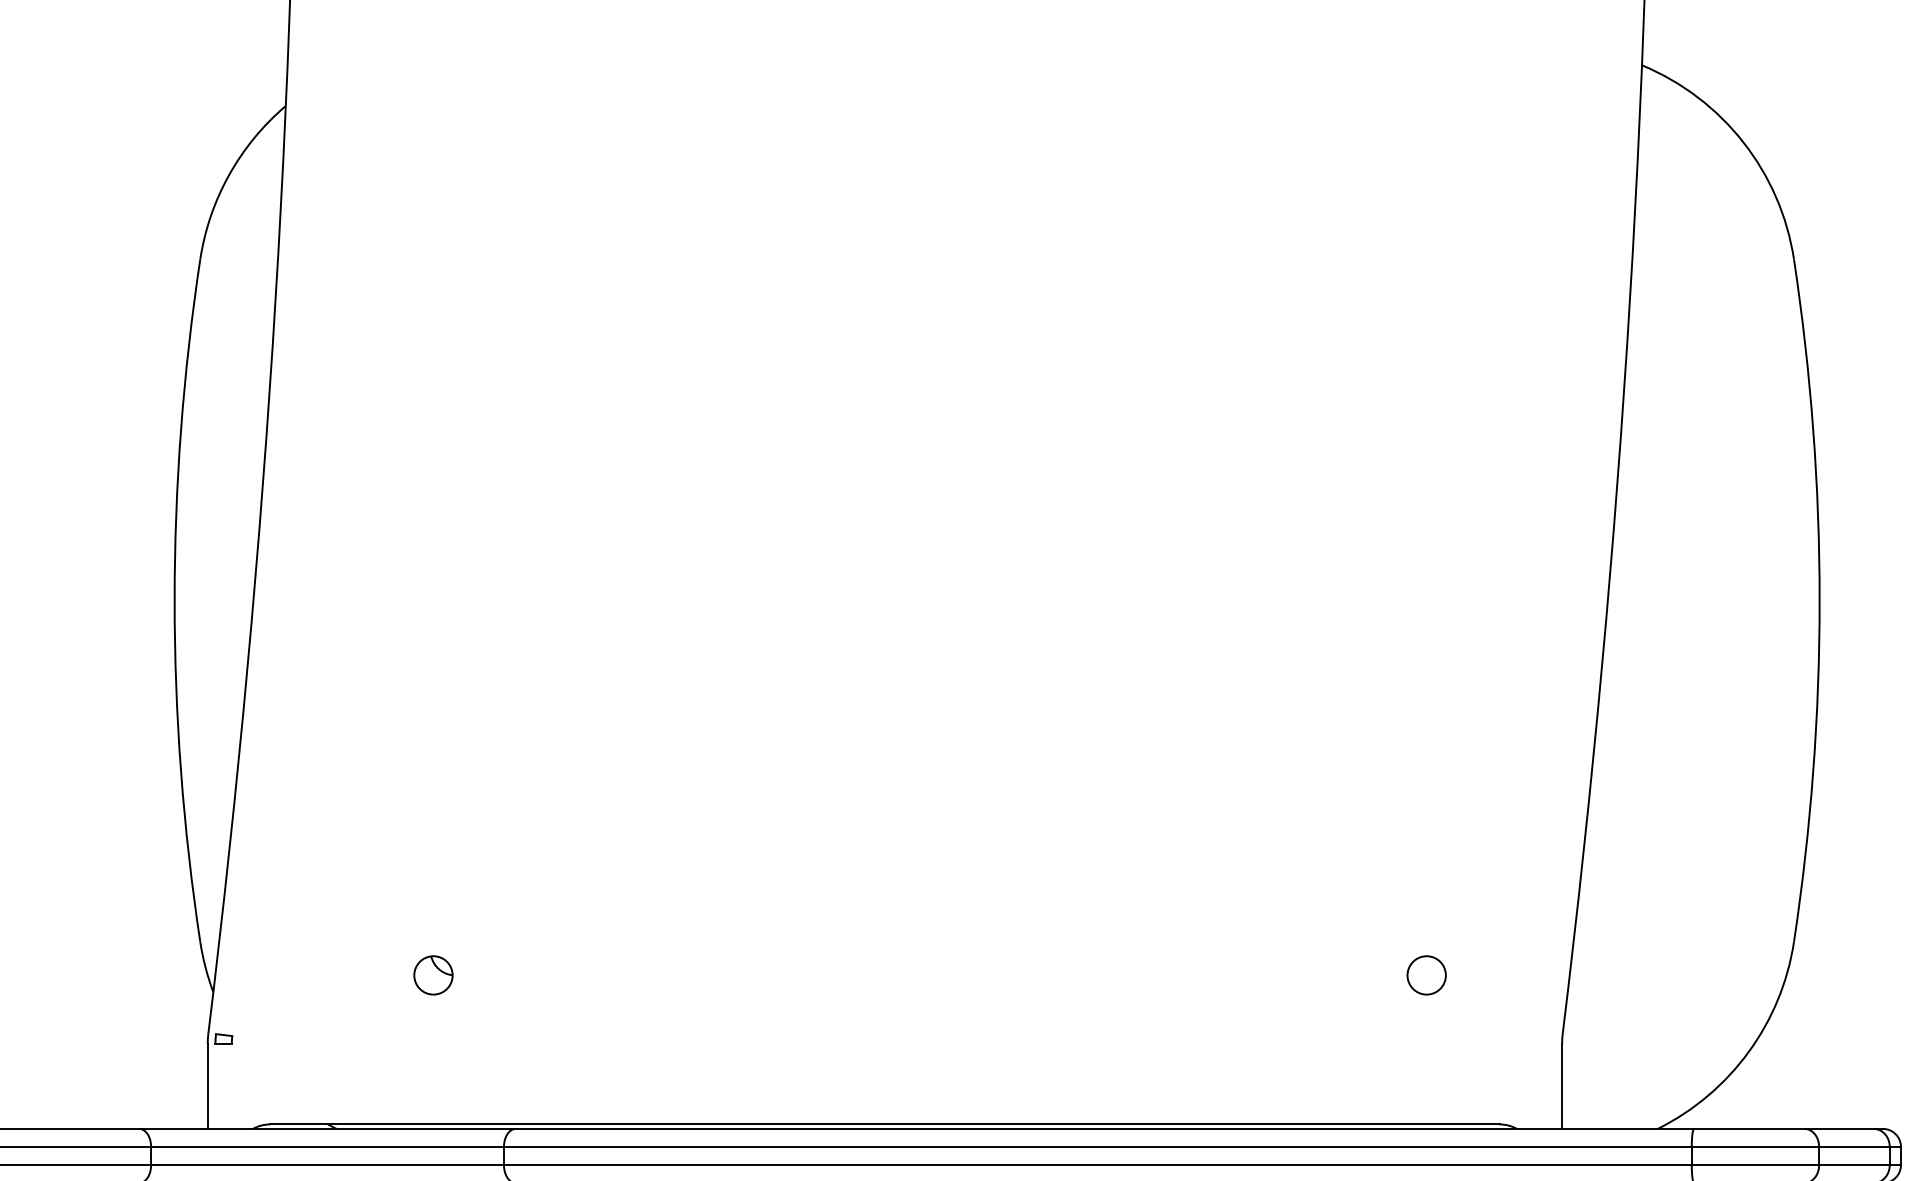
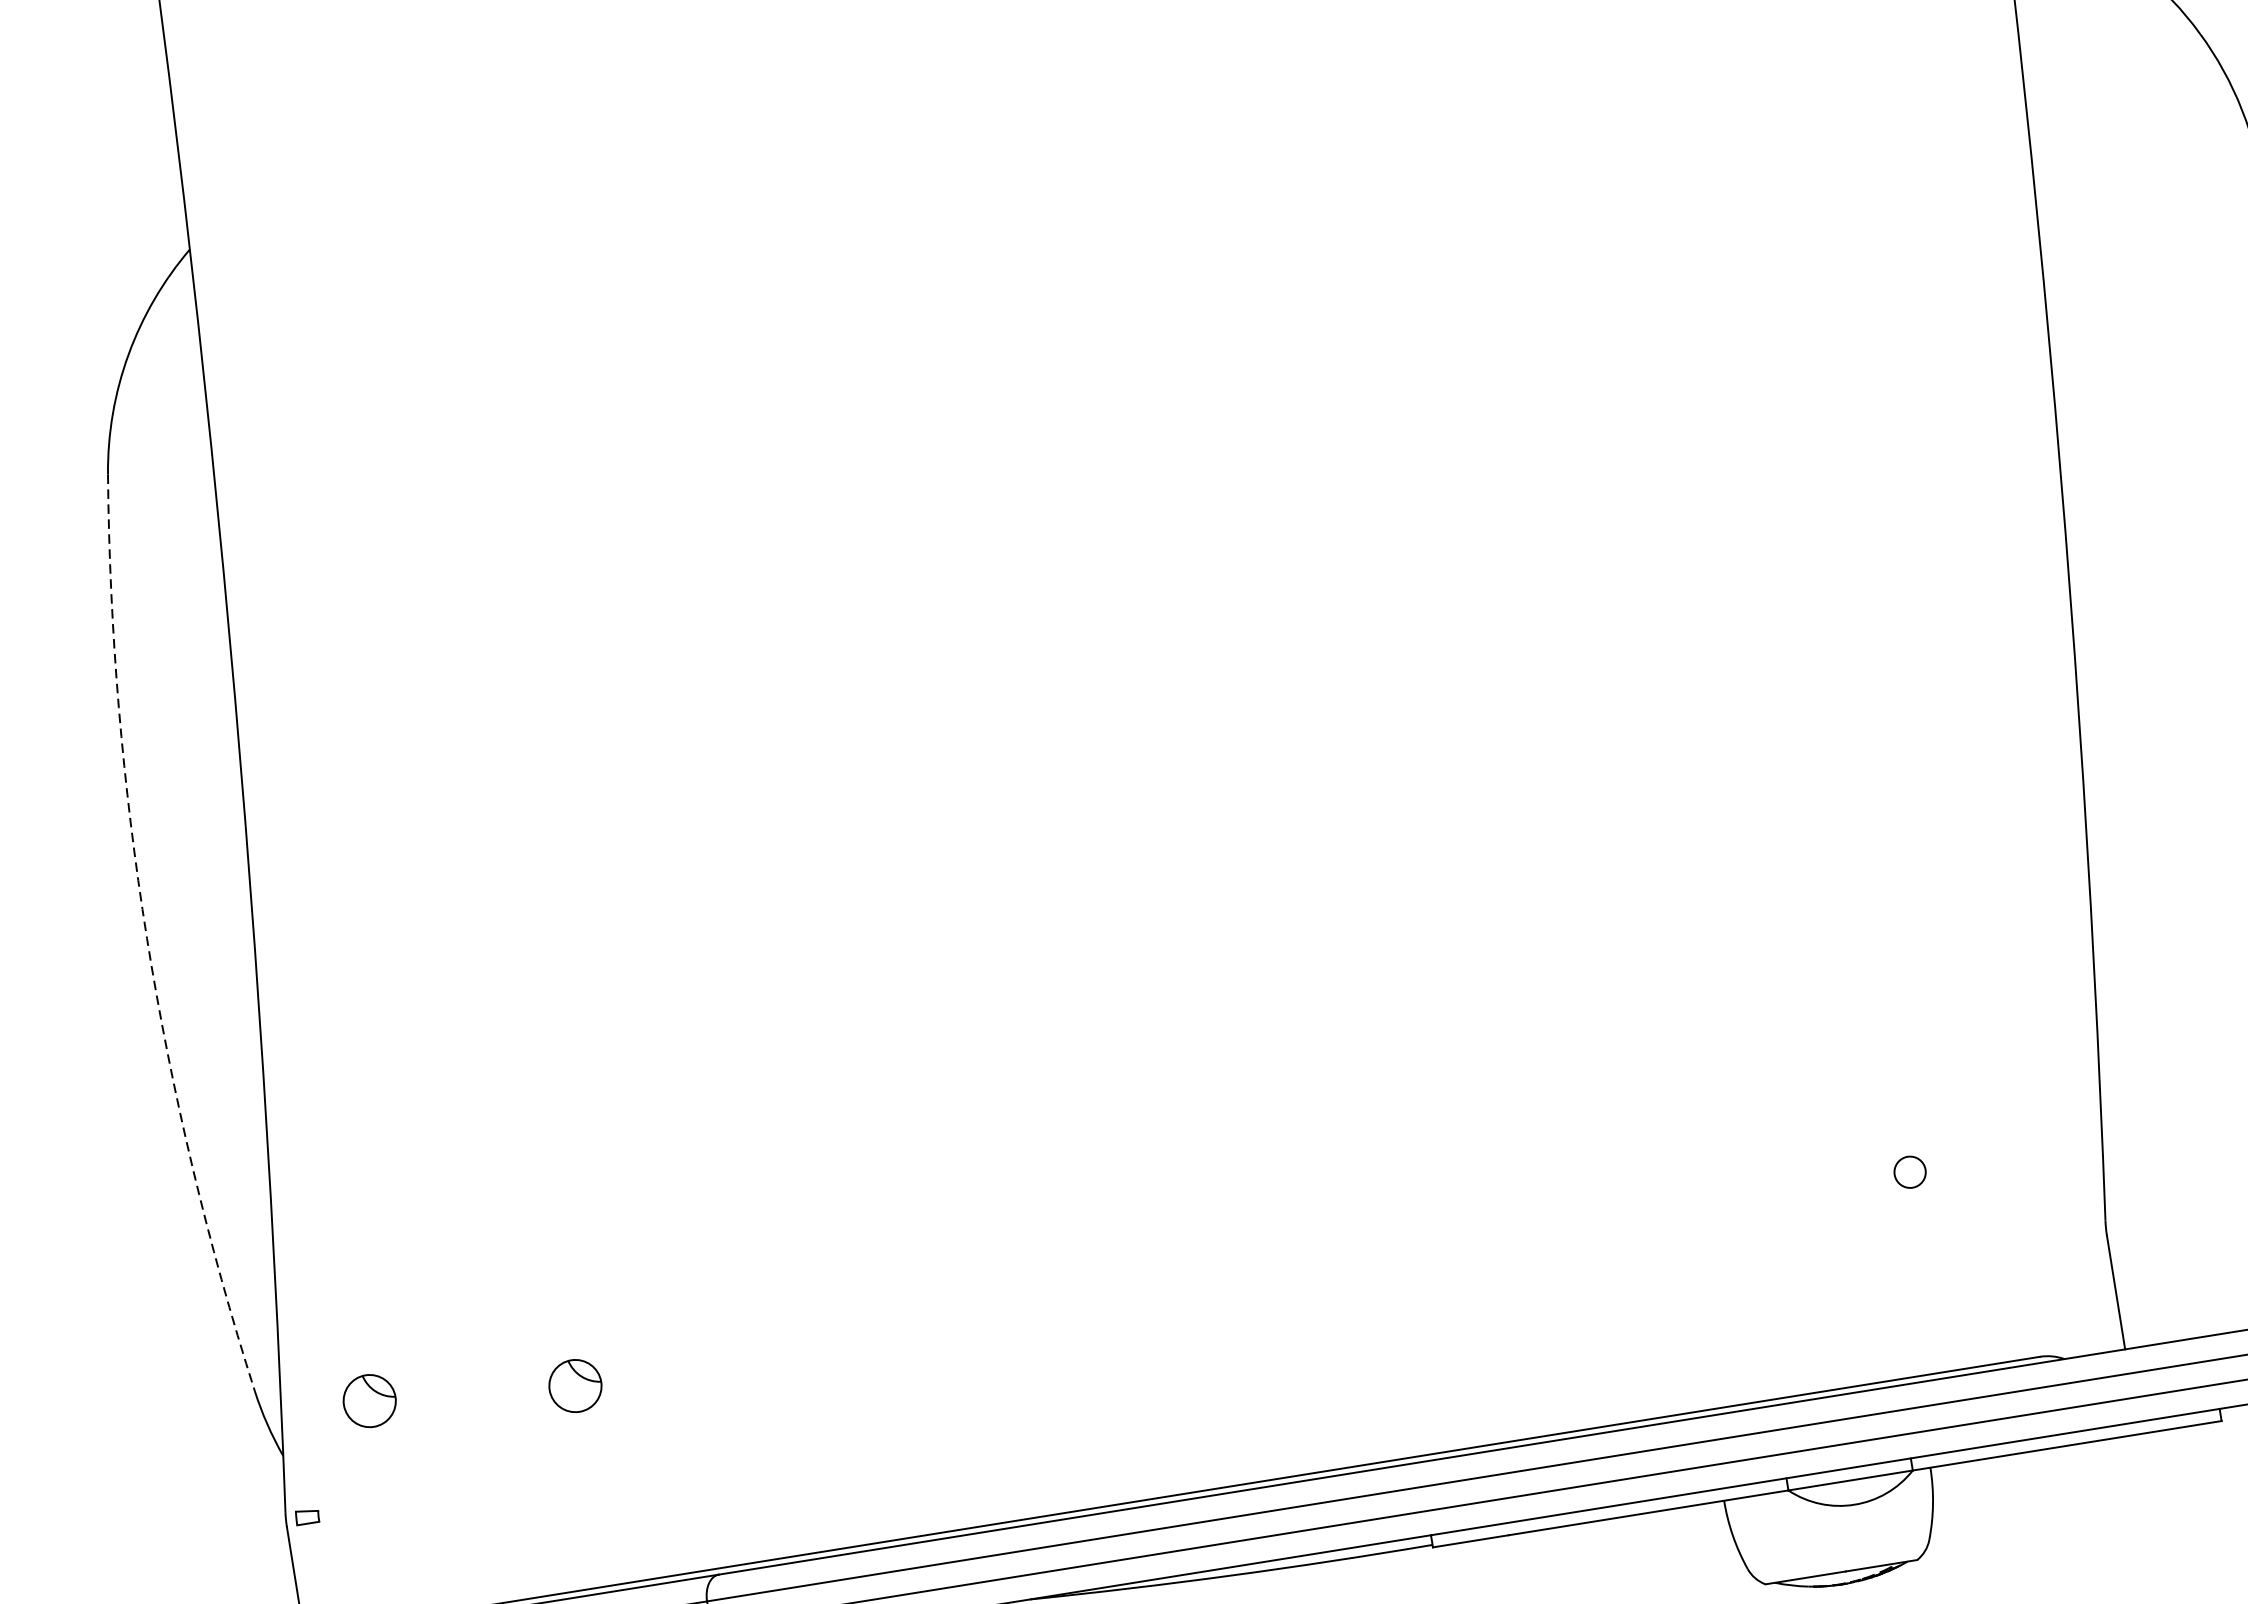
arc: (174, 600) -> (146, 937), solid -> dashed
part: (282, 962) -> (369, 1401), added
circle: (1426, 975) -> (1909, 1172), size x0.6

